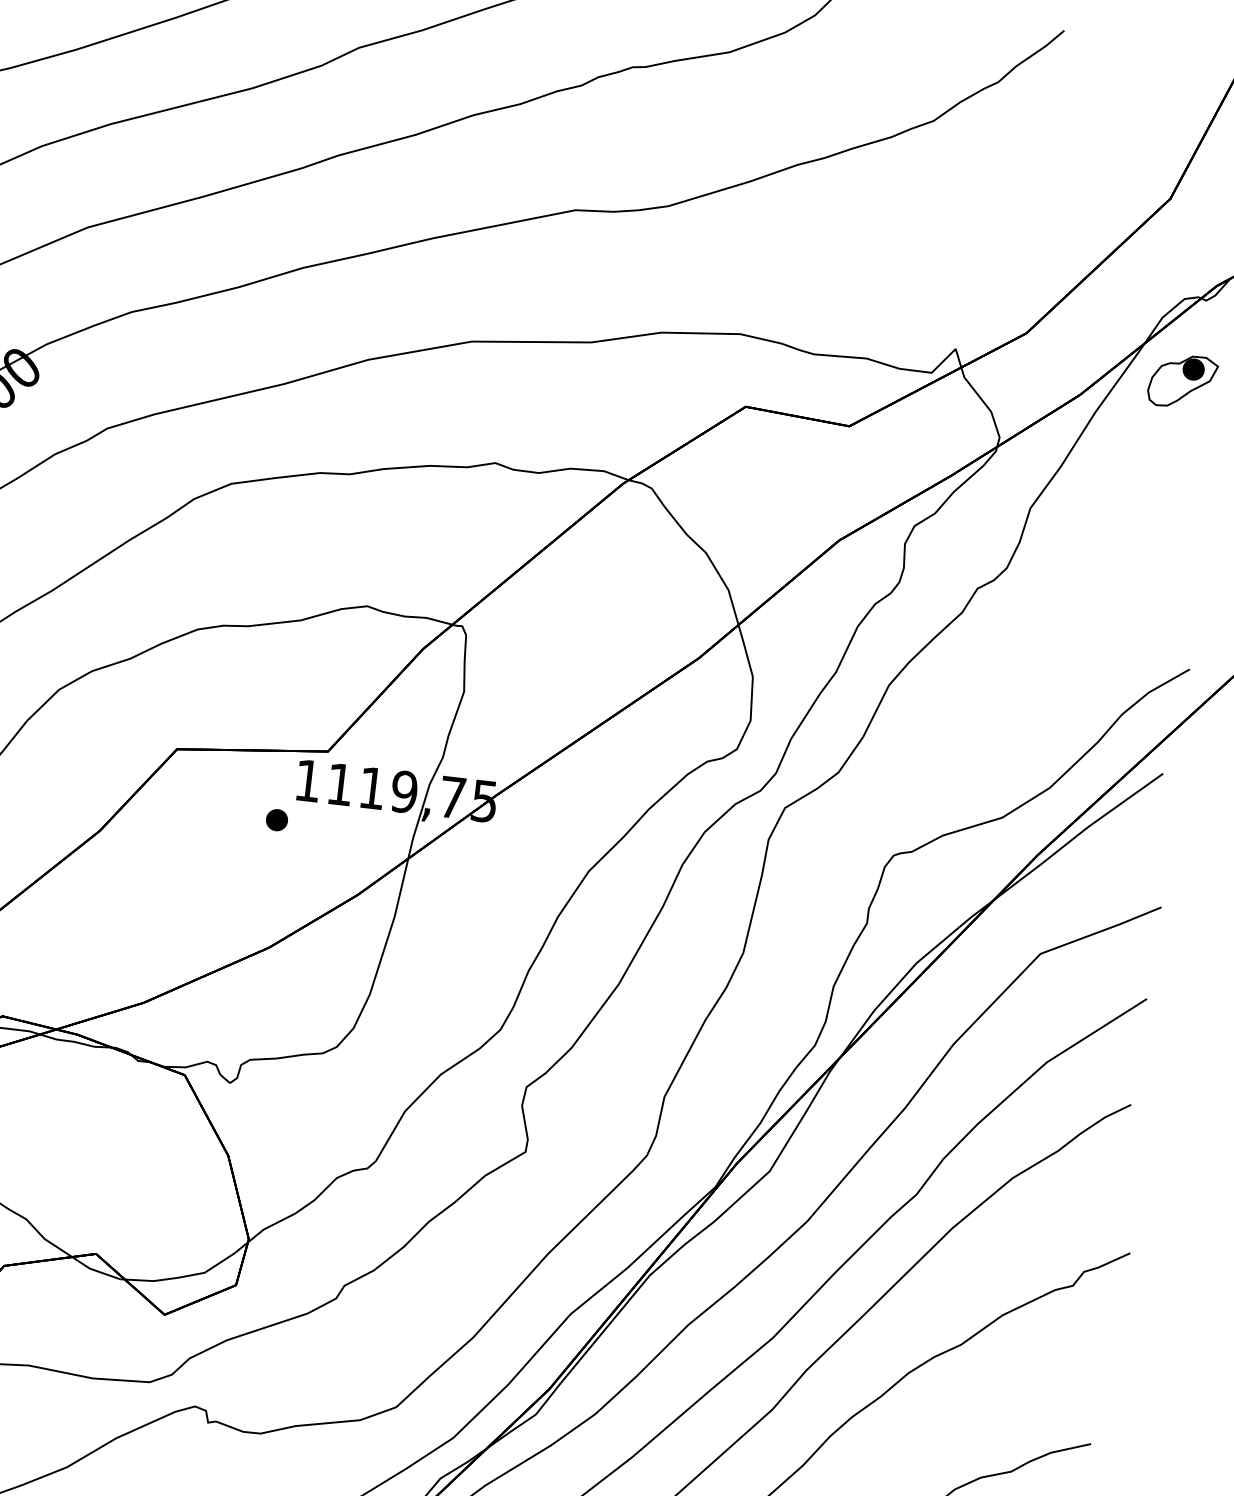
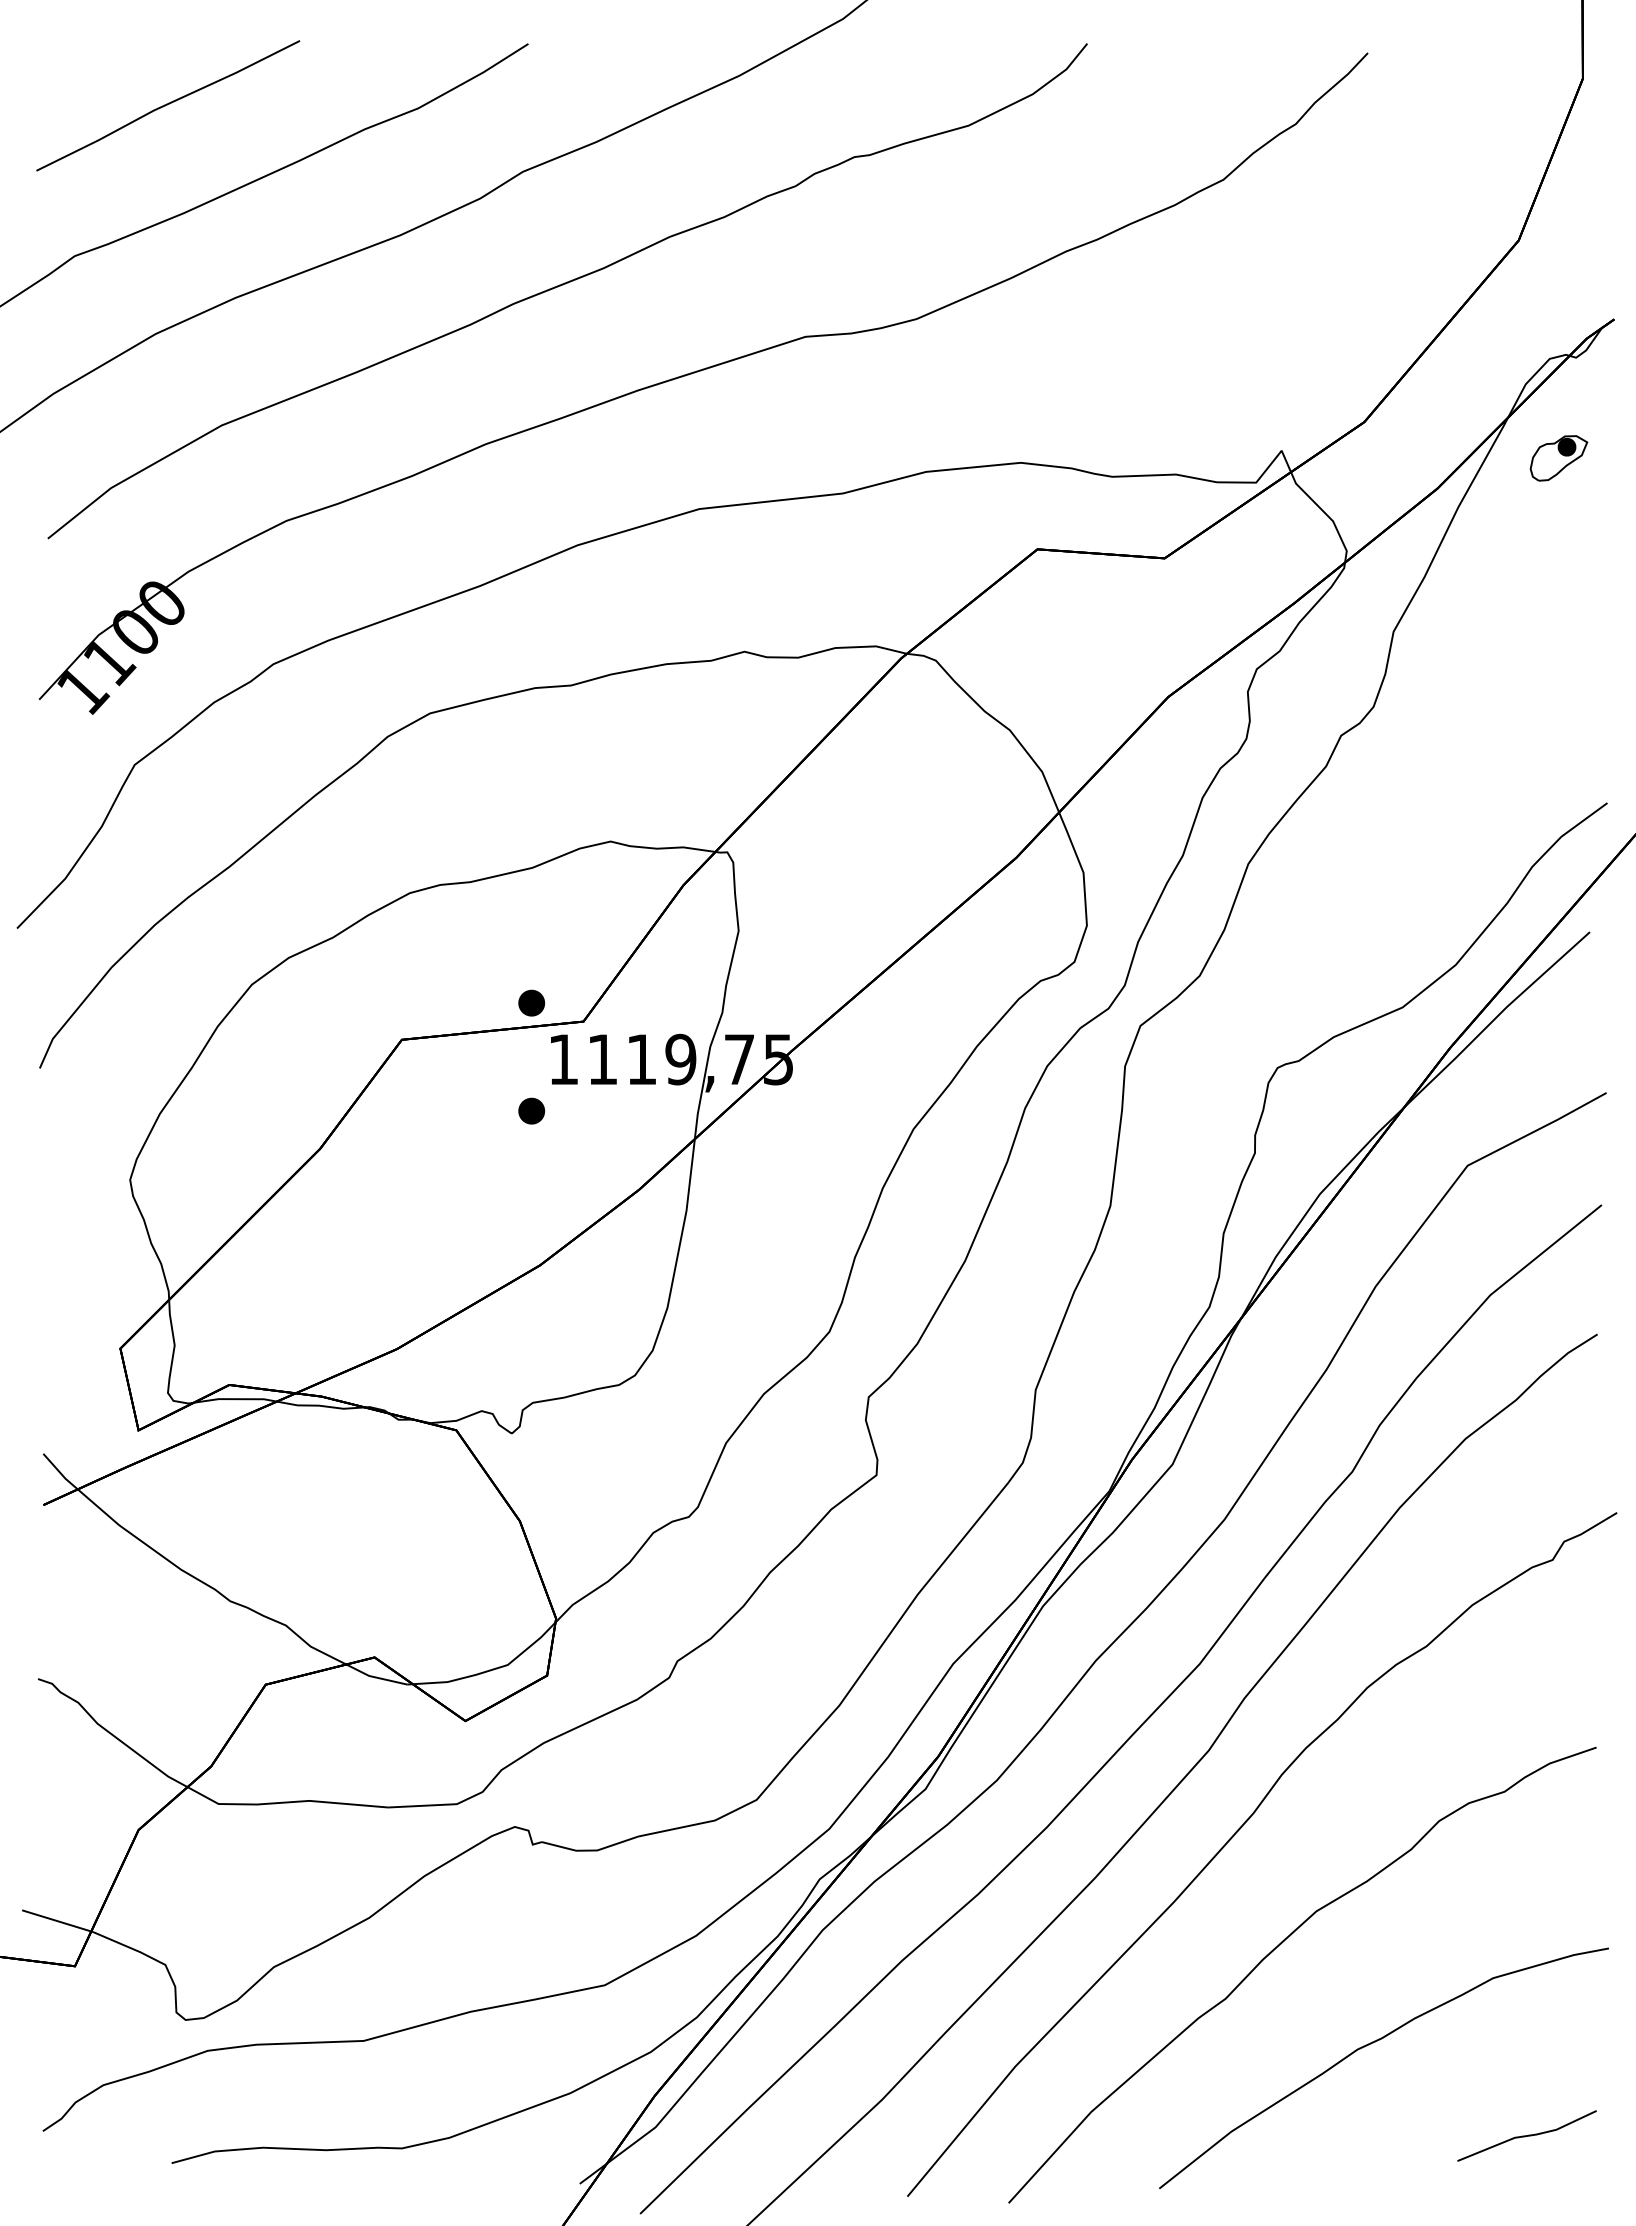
part: (1182, 381) -> (1558, 458), size x0.7
part: (287, 730) -> (531, 1002), added

